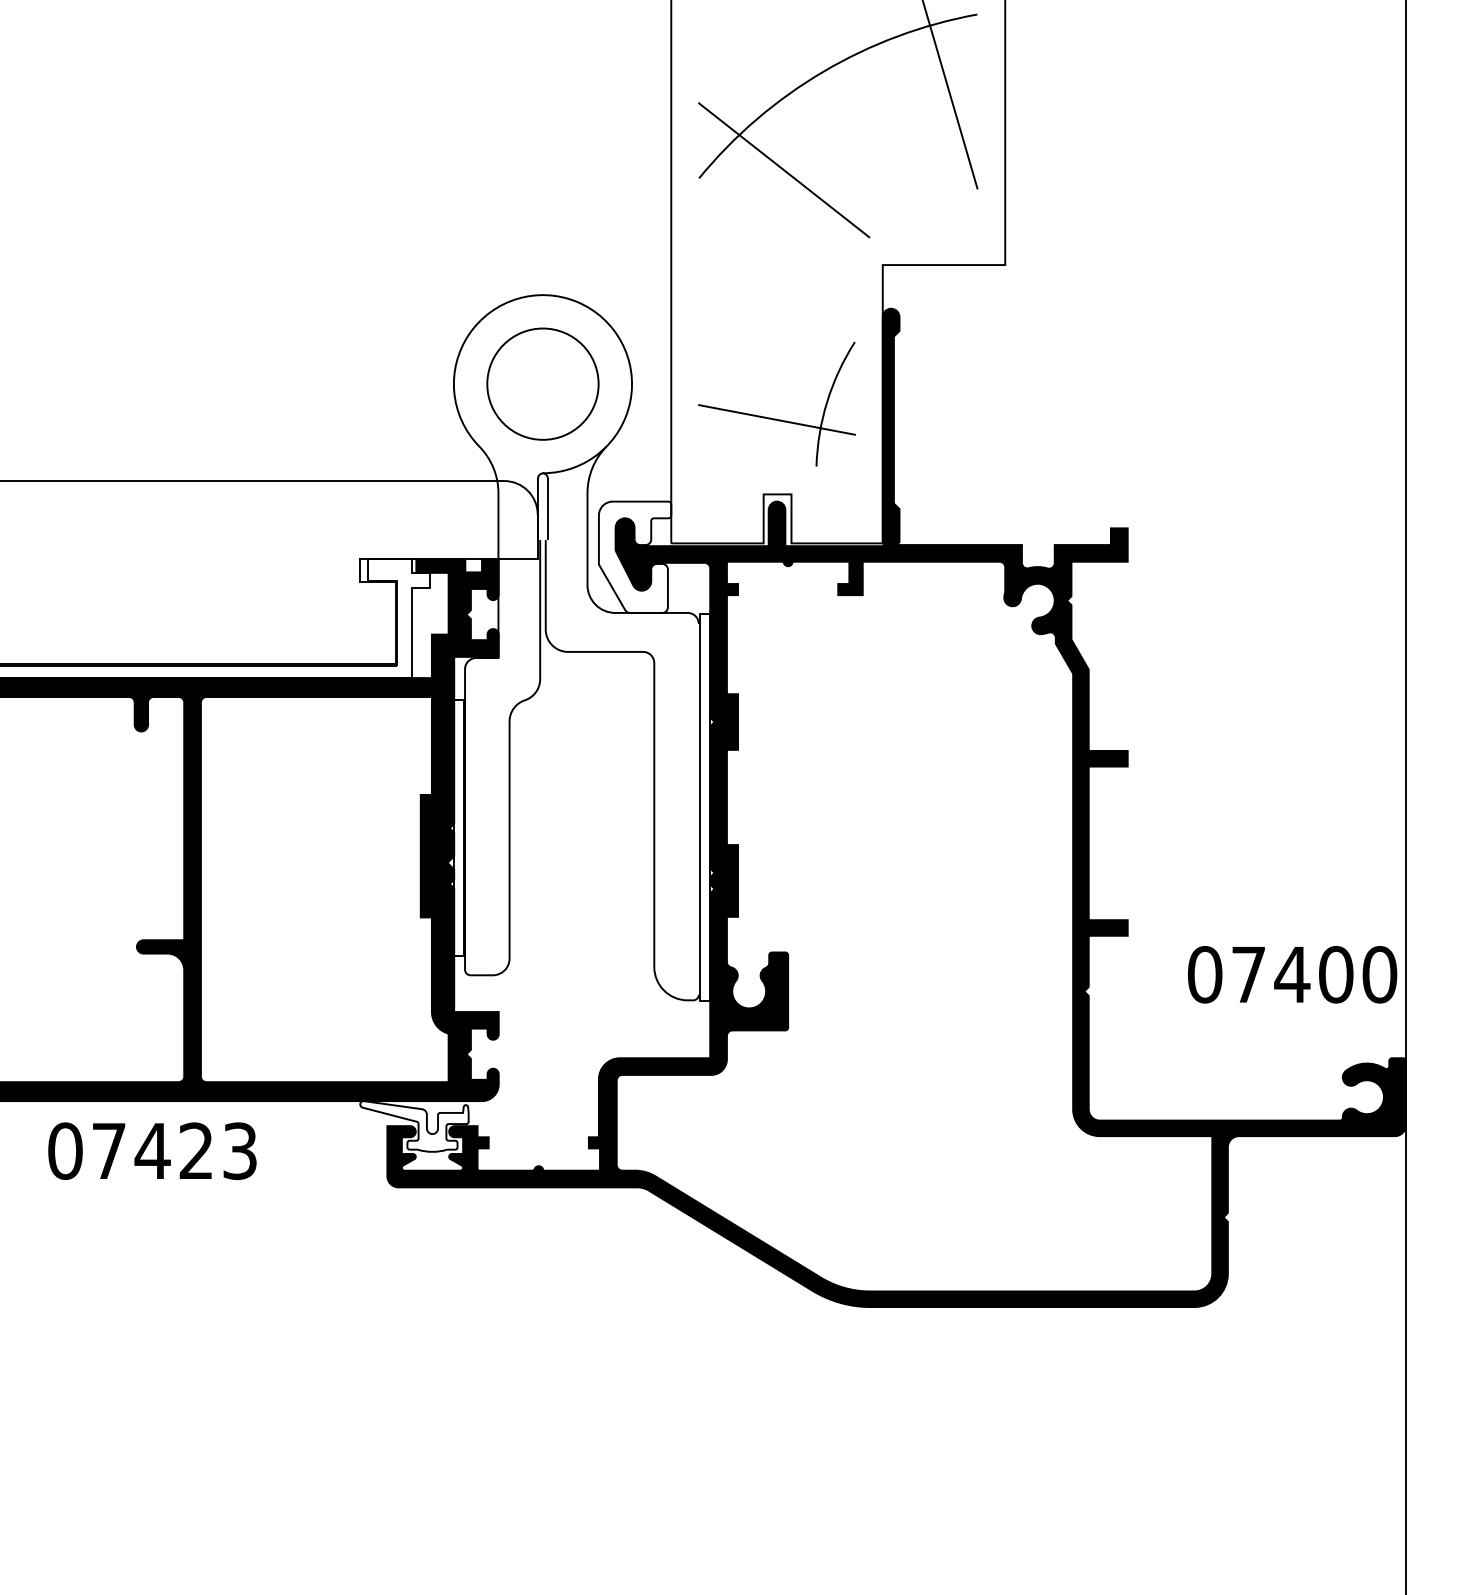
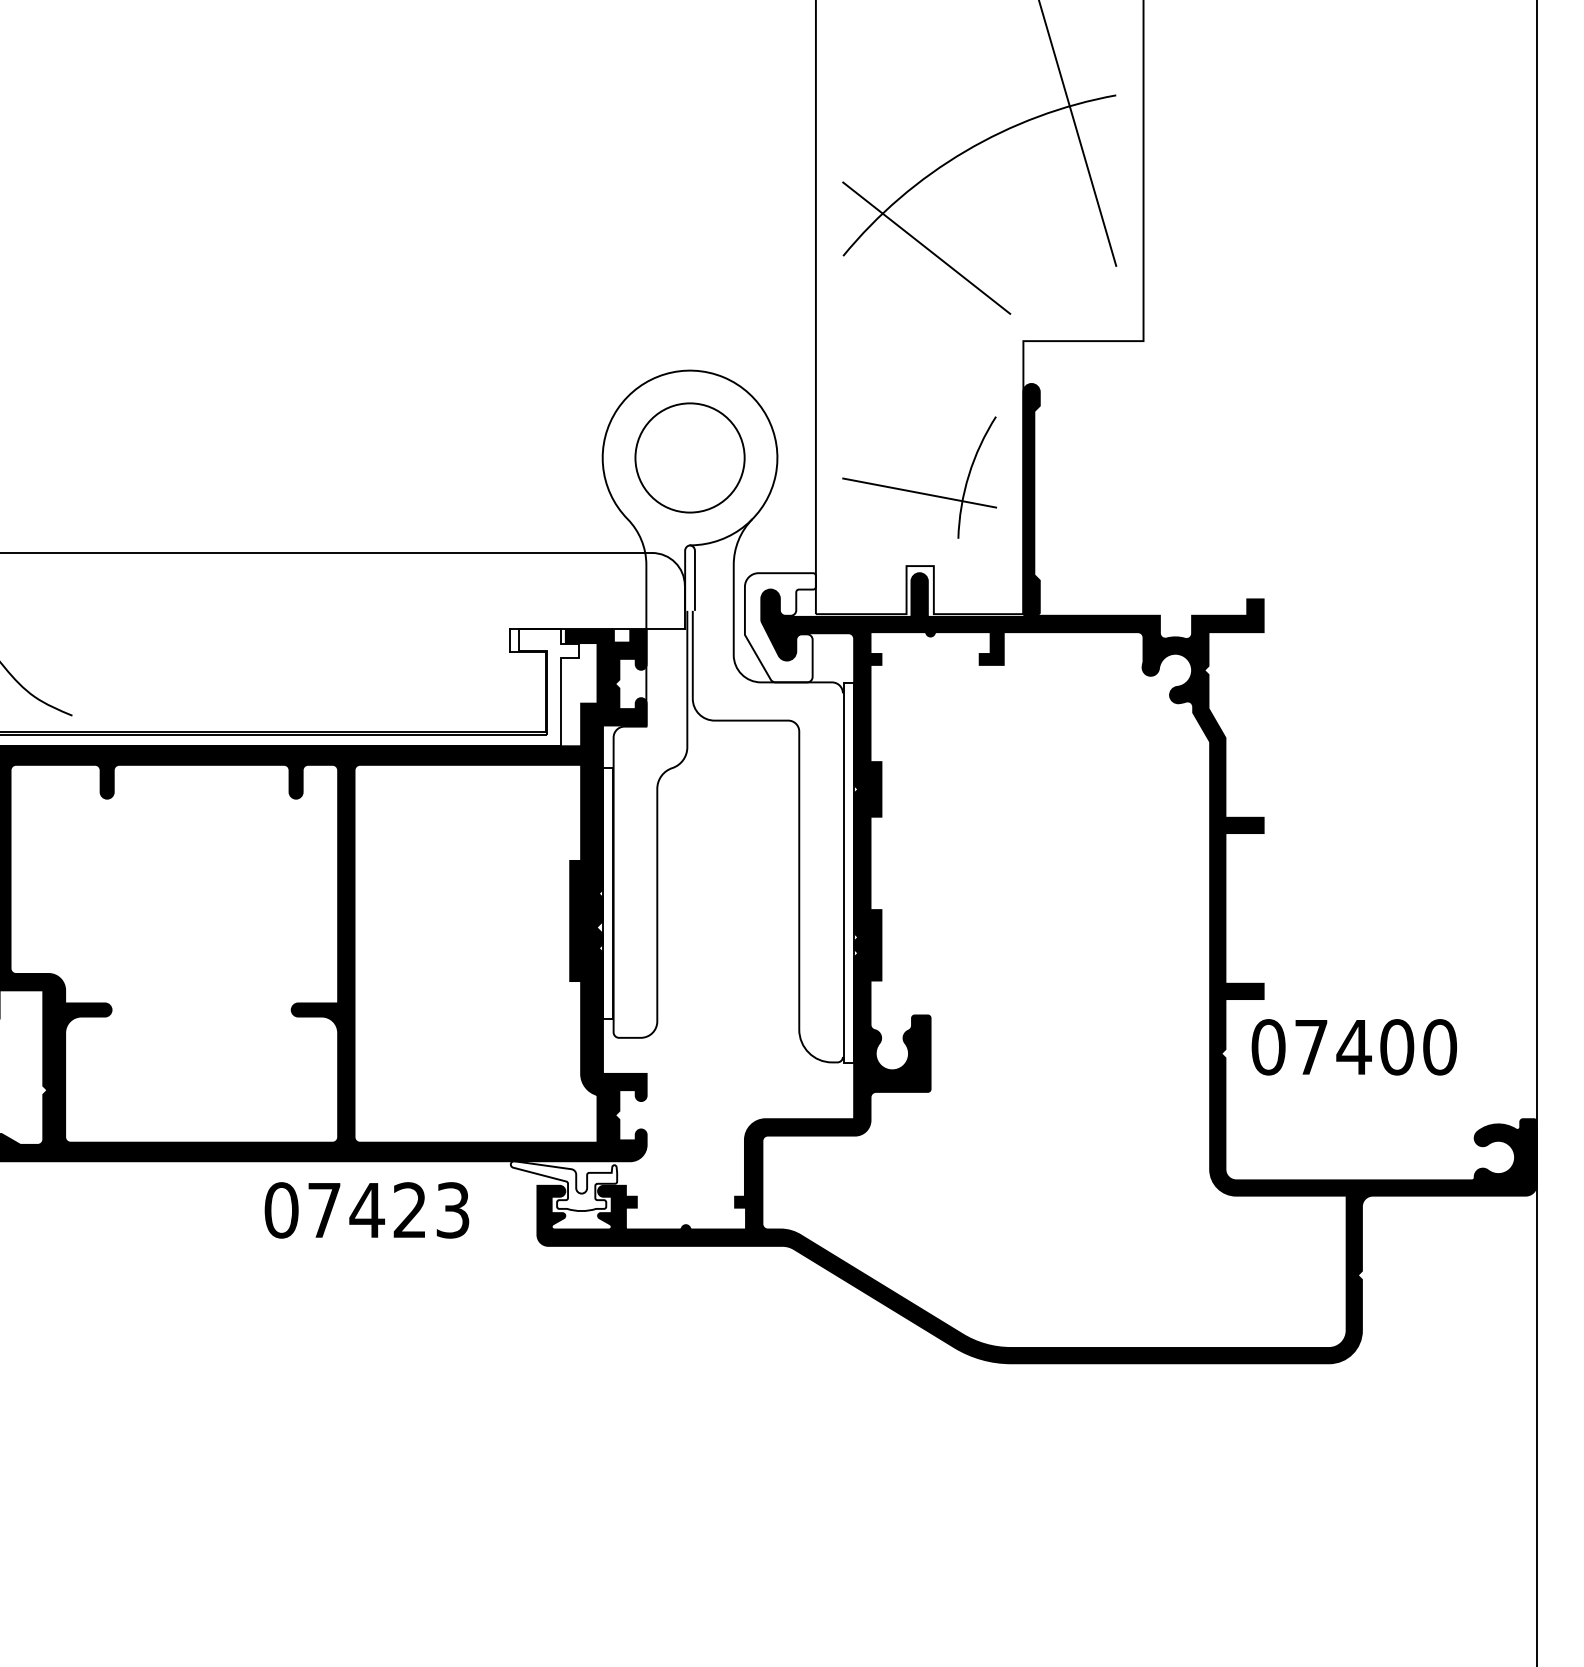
text: (1291, 974) -> (1353, 1047), moved
text: (151, 1151) -> (366, 1210), moved

